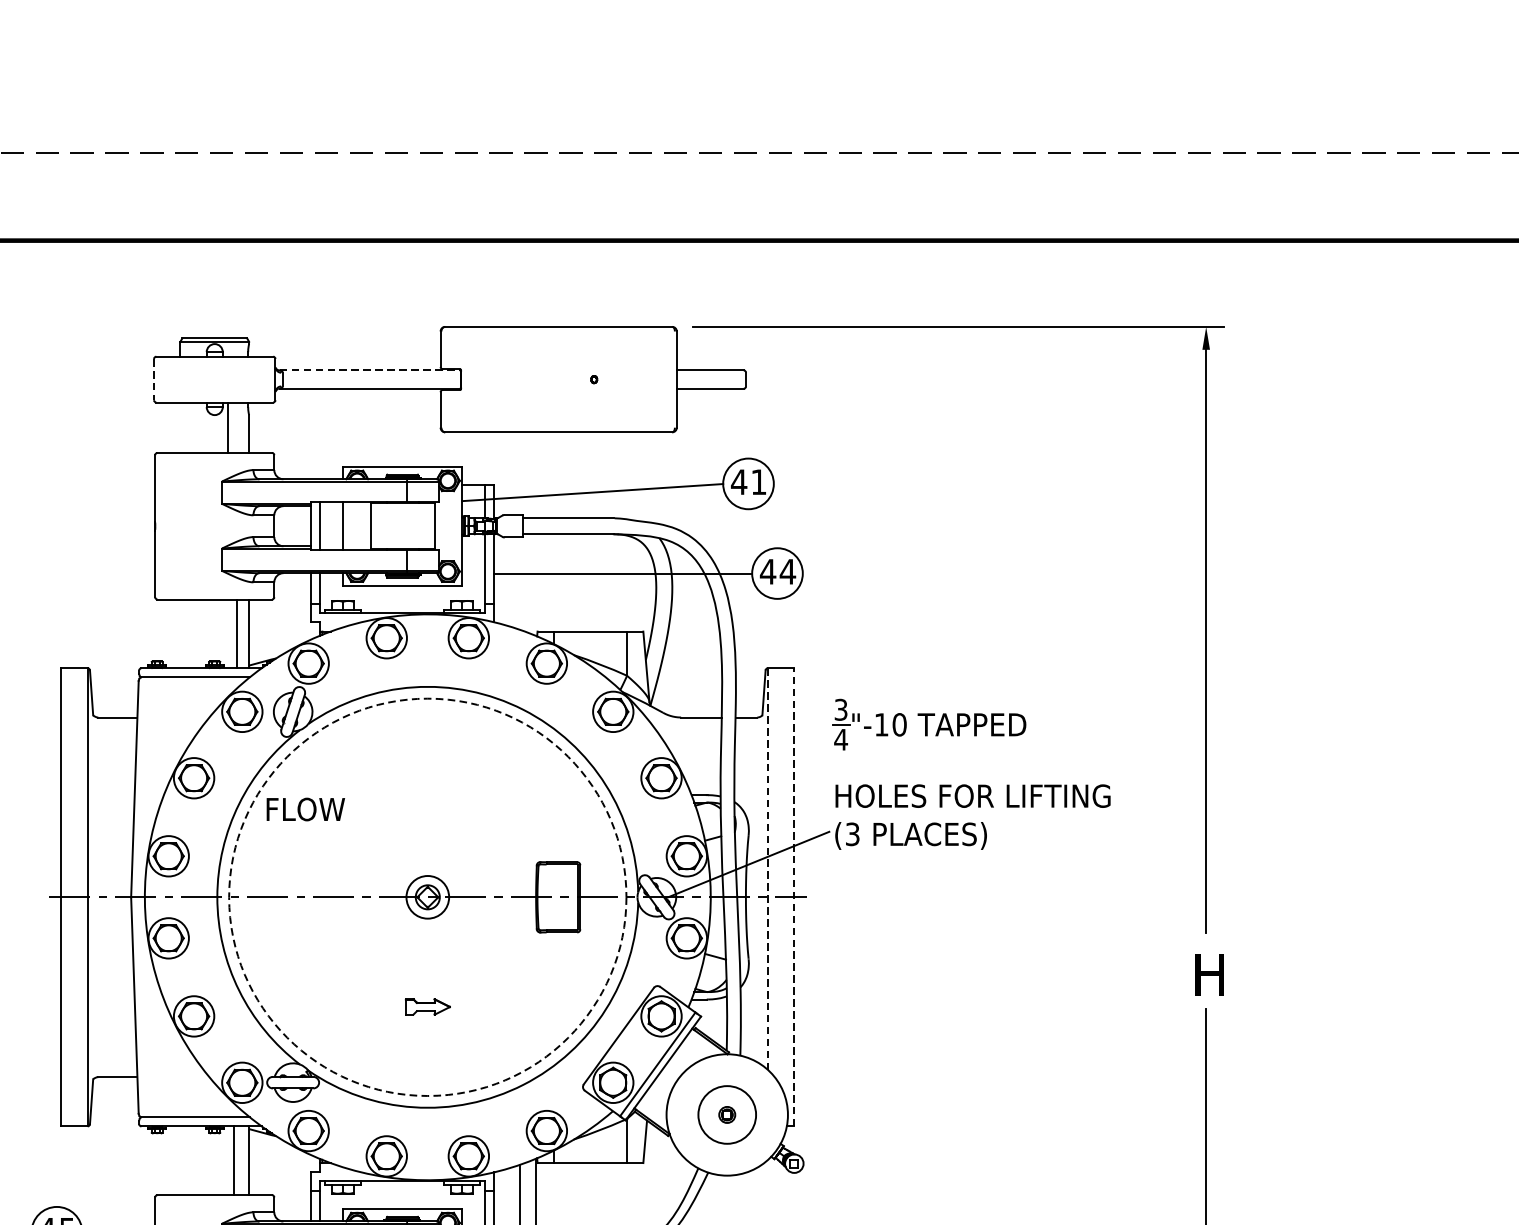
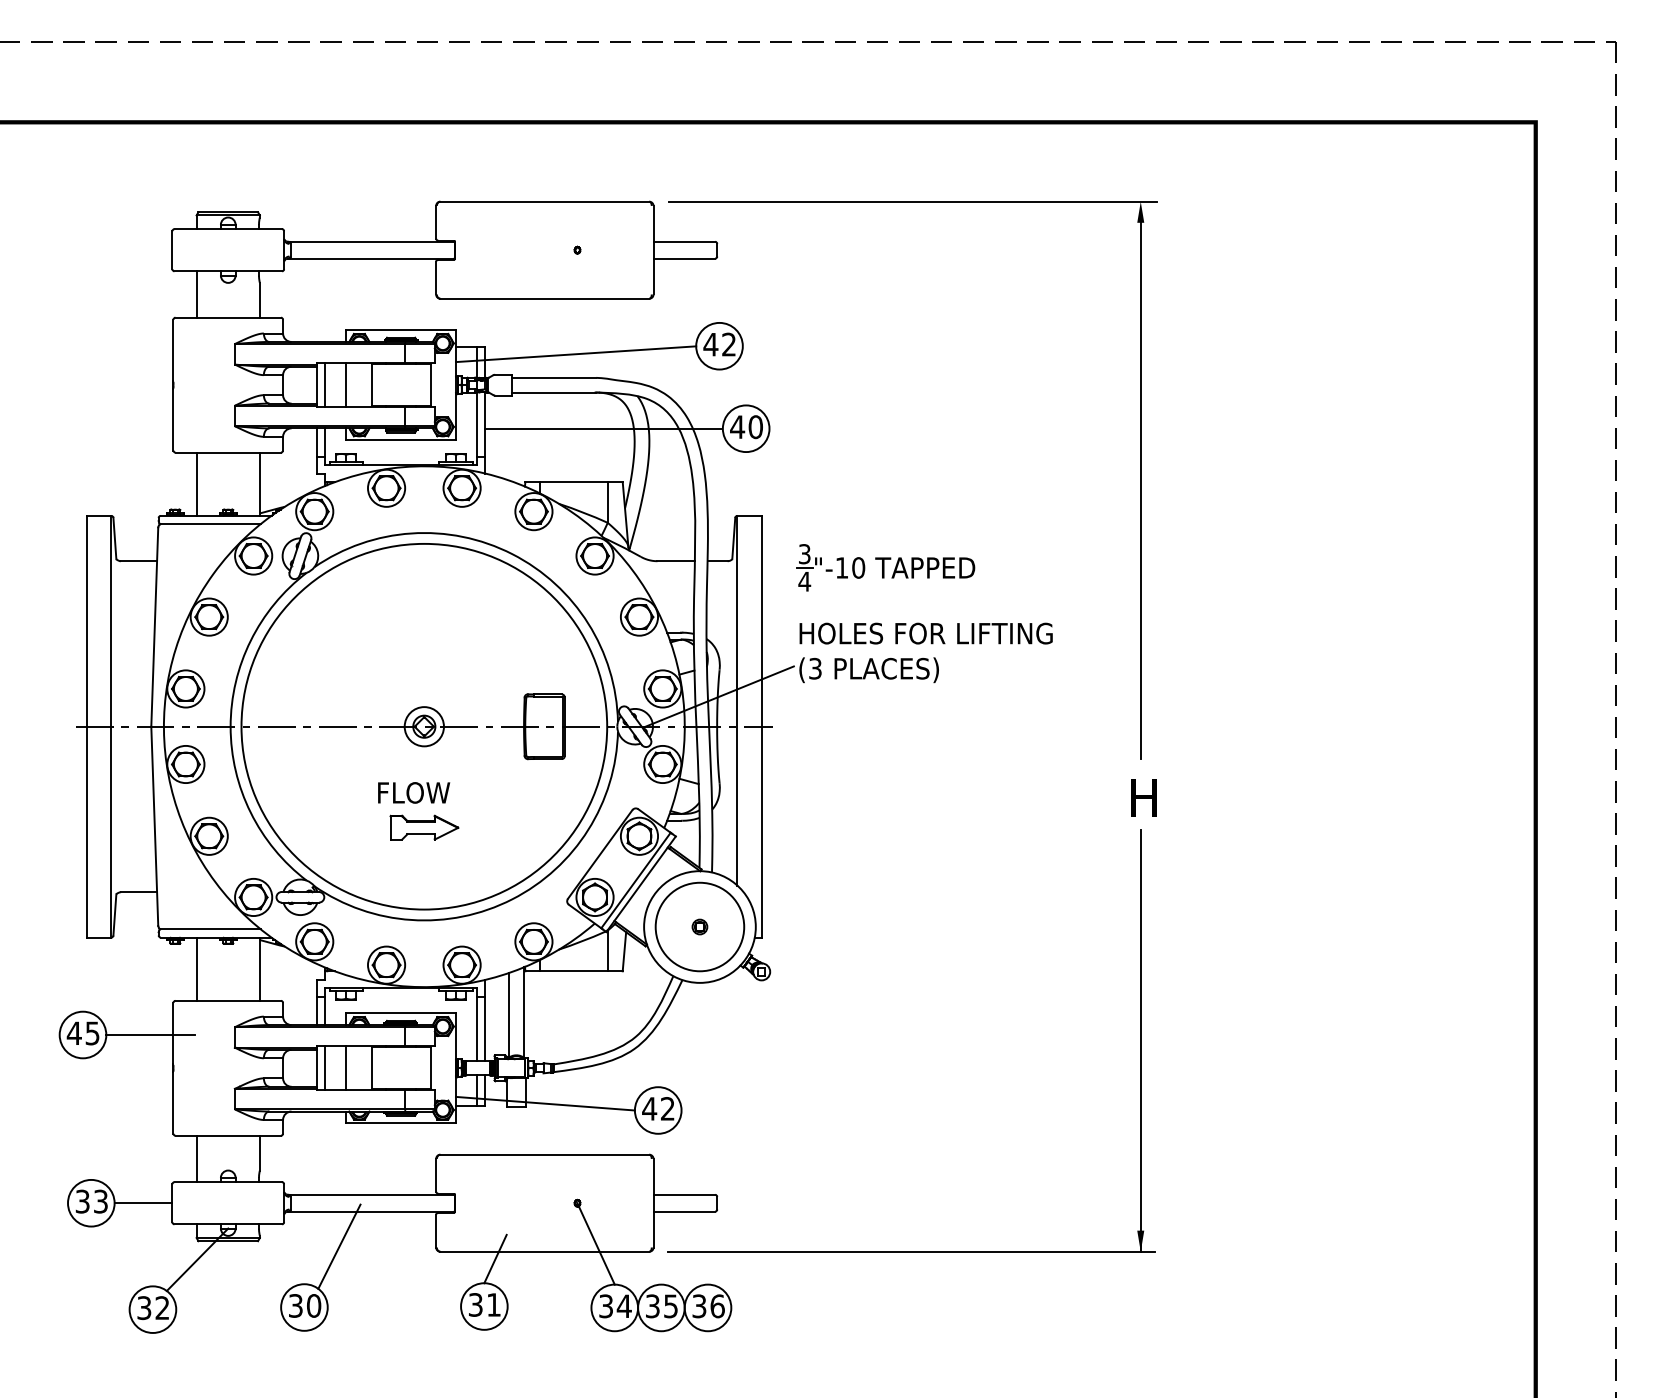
line: (370, 370) -> (371, 241), dashed -> solid
line: (154, 379) -> (172, 250), dashed -> solid
line: (228, 427) -> (196, 294), moved
text: (758, 482) -> (728, 344), 41 -> 42
text: (787, 572) -> (755, 427), 44 -> 40
line: (236, 633) -> (196, 483), moved
text: (306, 809) -> (414, 792), moved
line: (768, 868) -> (737, 700), dashed -> solid
circle: (427, 897) -> (424, 726), dashed -> solid
line: (794, 897) -> (761, 726), dashed -> solid
part: (427, 1006) -> (424, 827), size x1.67
circle: (726, 1114) -> (699, 926), size x1.67
line: (233, 1160) -> (196, 968), moved

